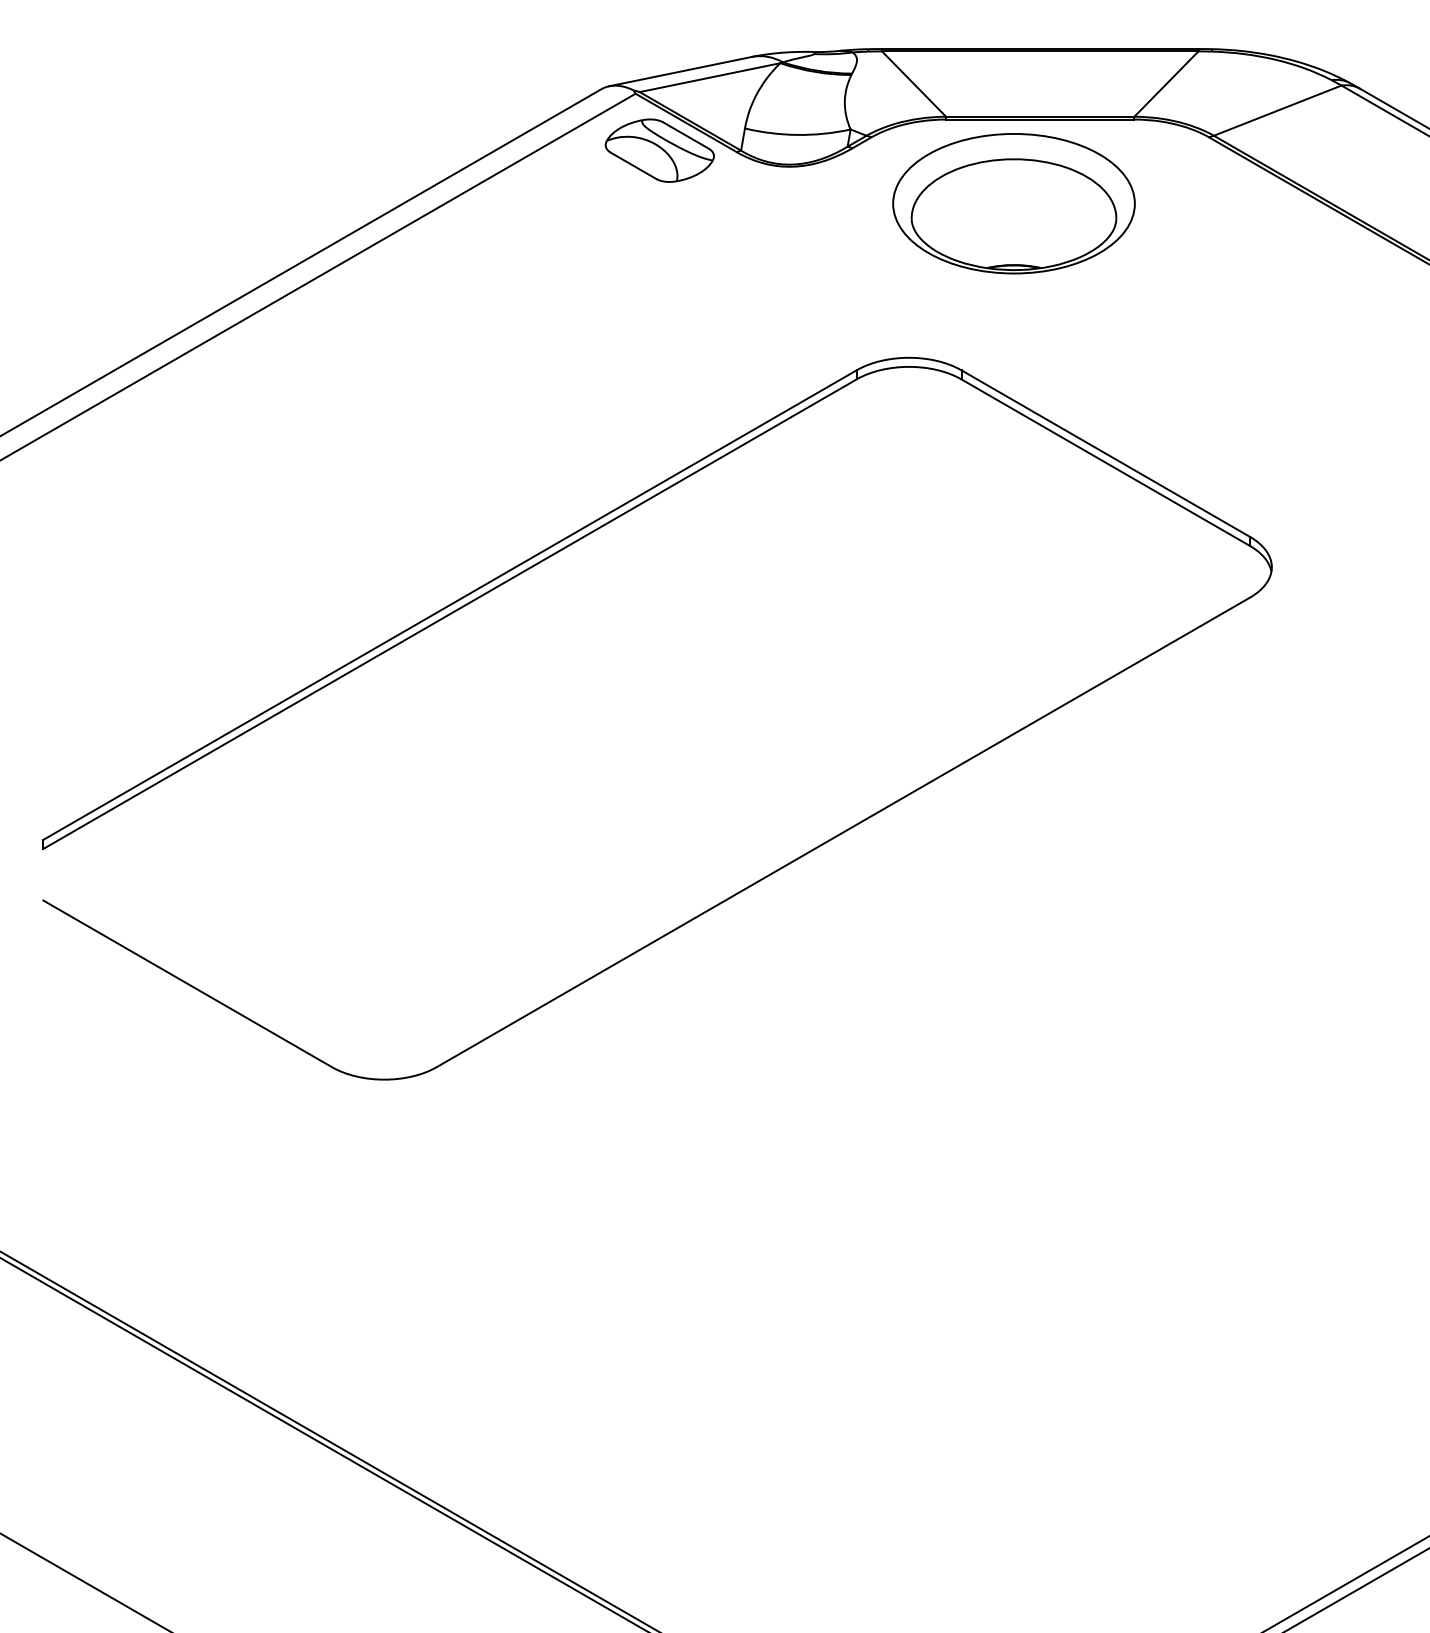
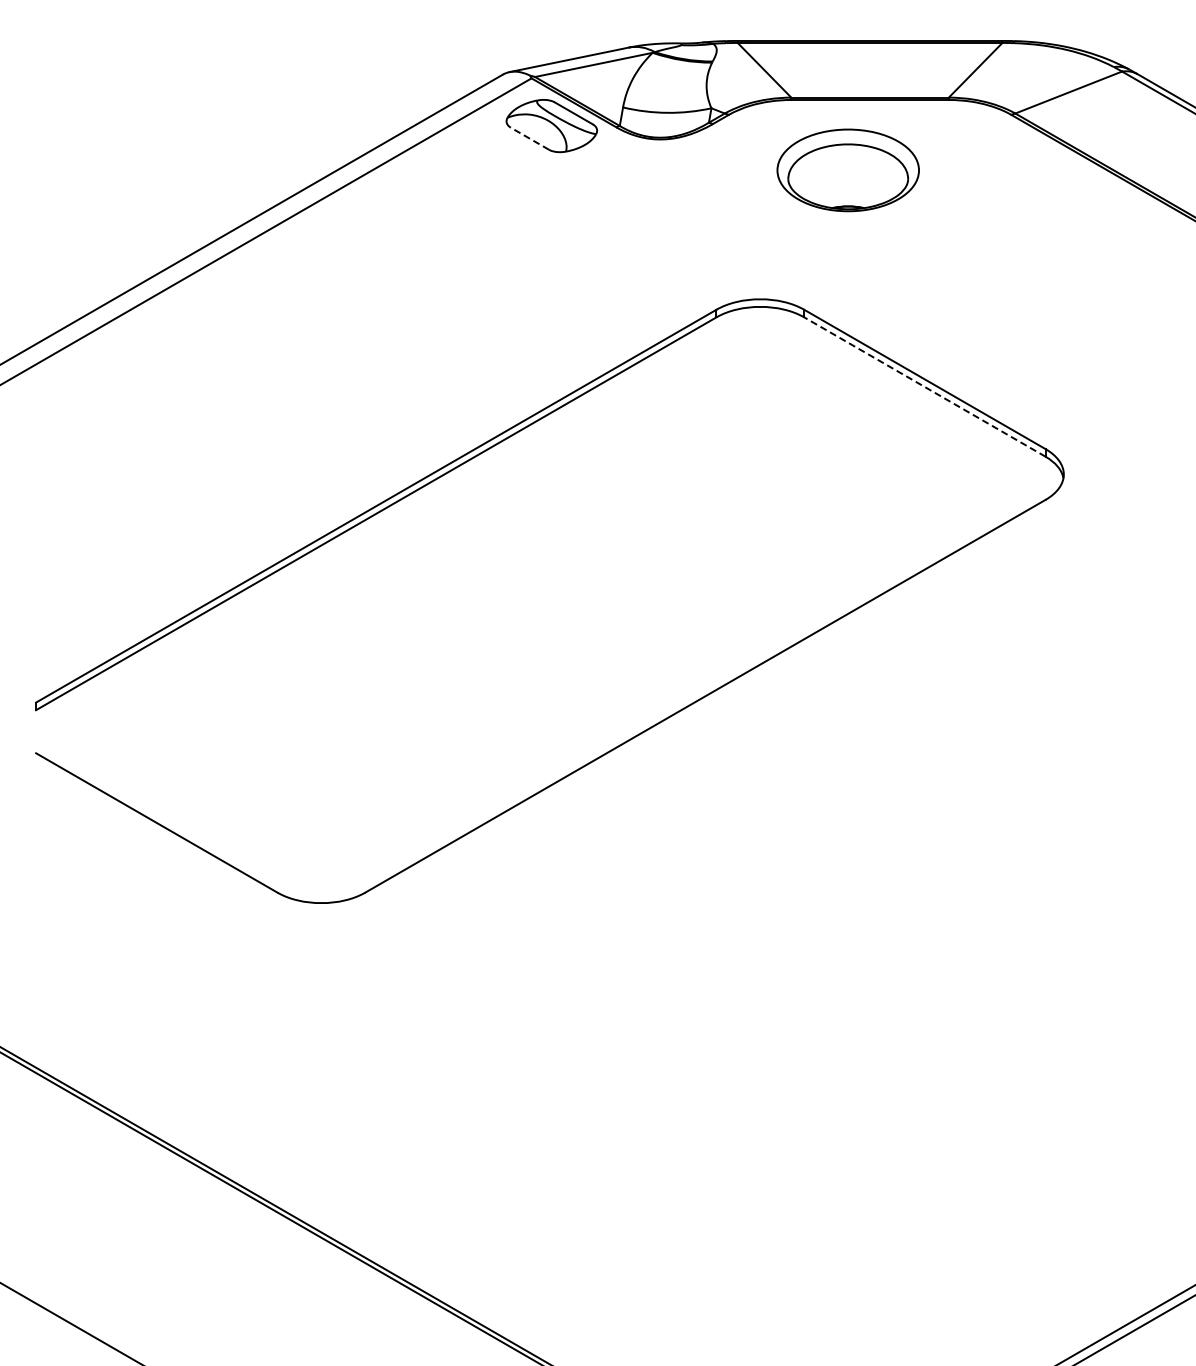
line: (633, 165) -> (529, 138), solid -> dashed
part: (1014, 203) -> (848, 170), size x0.7
line: (1105, 462) -> (924, 386), solid -> dashed

